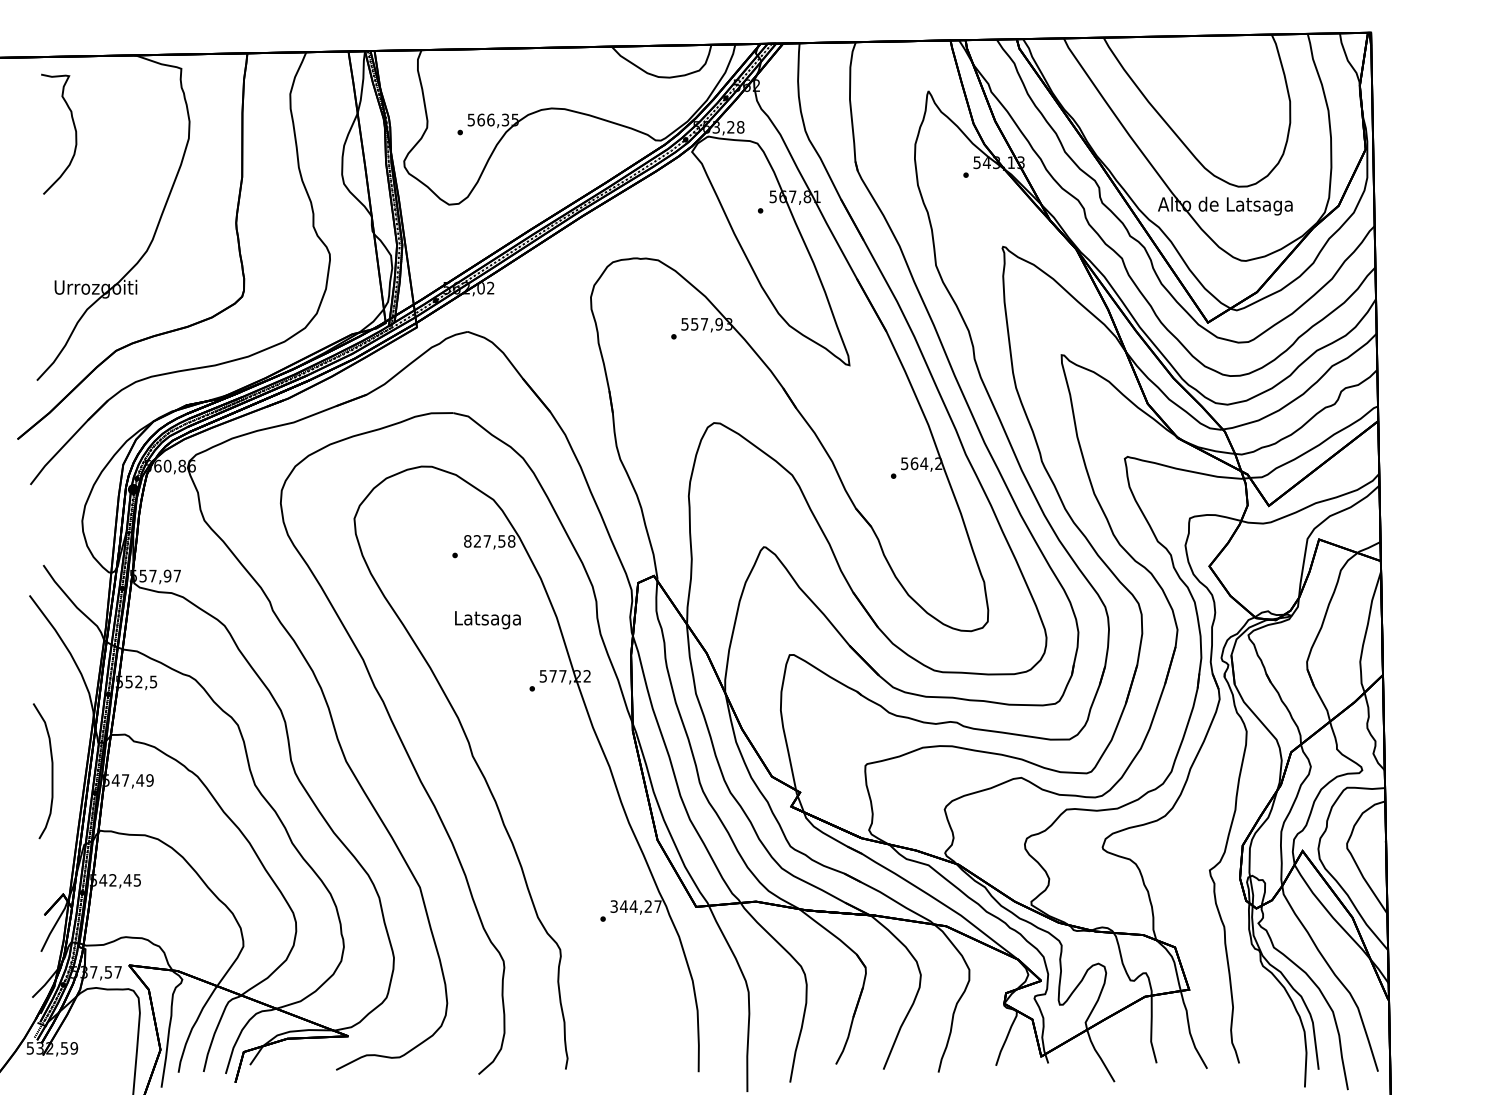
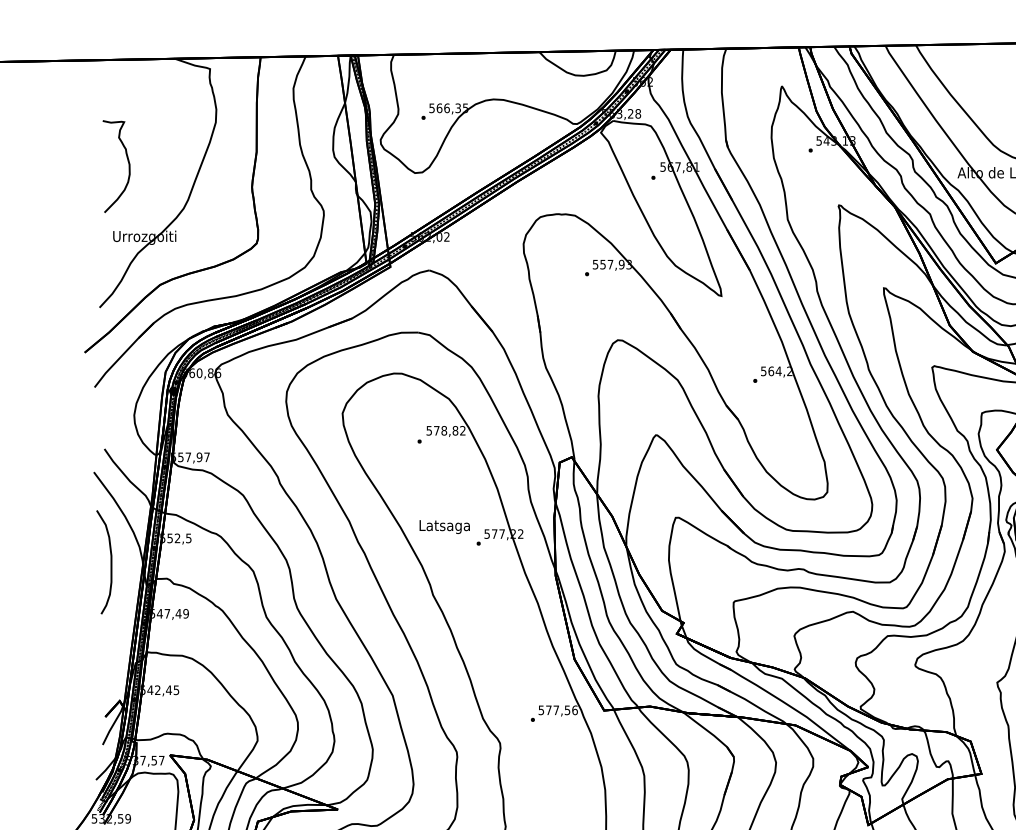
curve: (74, 130) -> (128, 163), moved
text: (489, 541) -> (445, 430), 827,58 -> 578,82
text: (487, 620) -> (444, 527), moved
curve: (51, 771) -> (110, 562), moved
text: (635, 906) -> (557, 710), 344,27 -> 577,56

